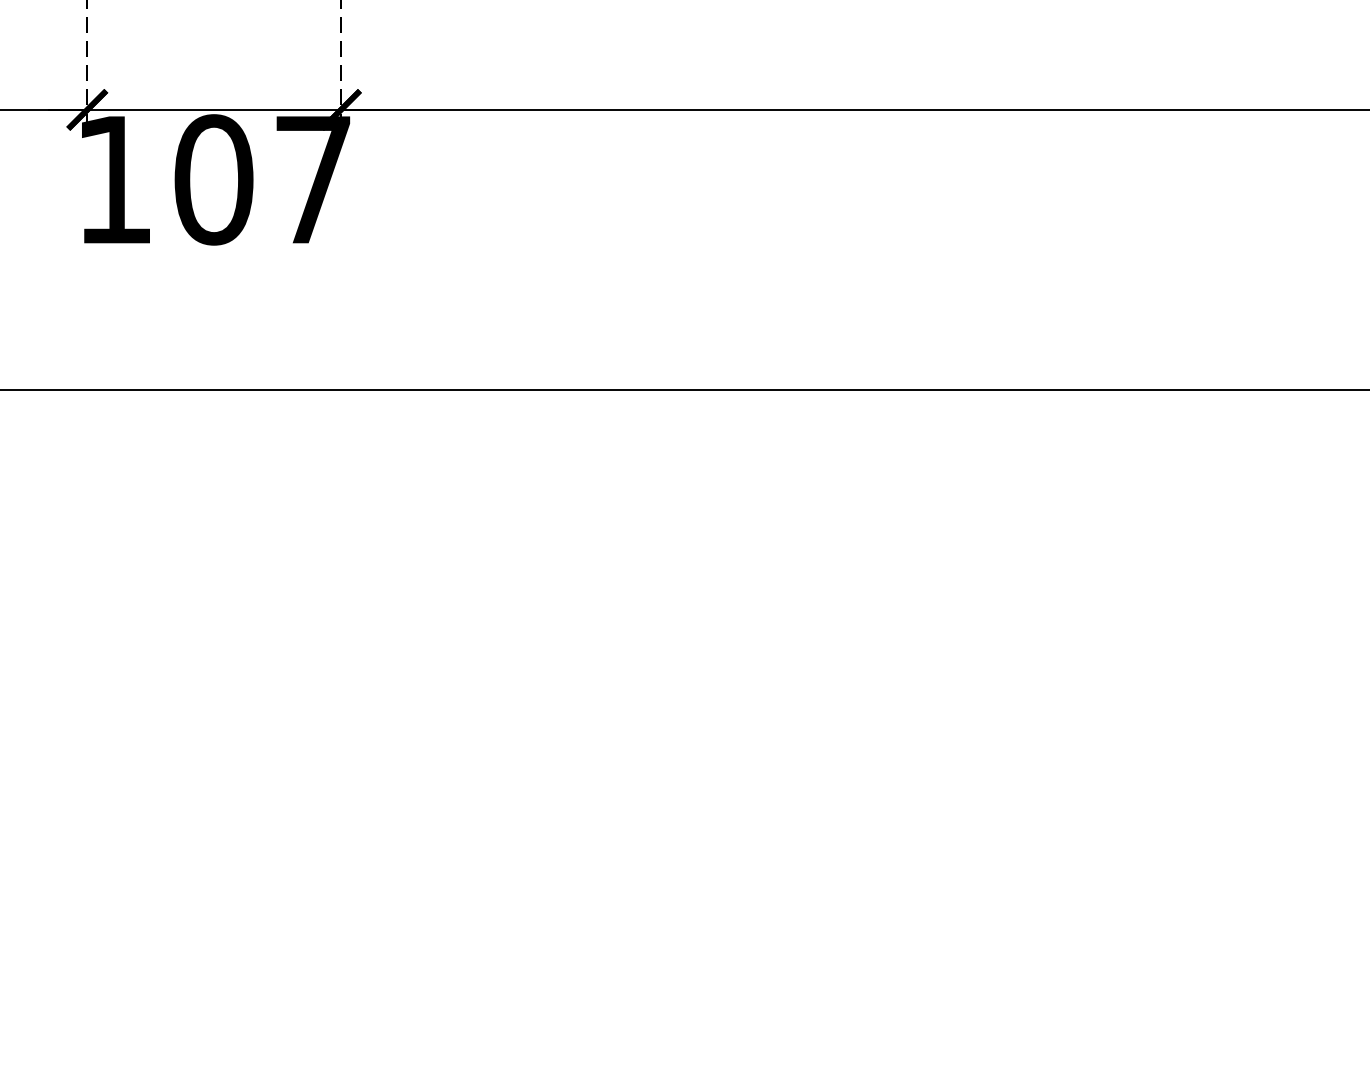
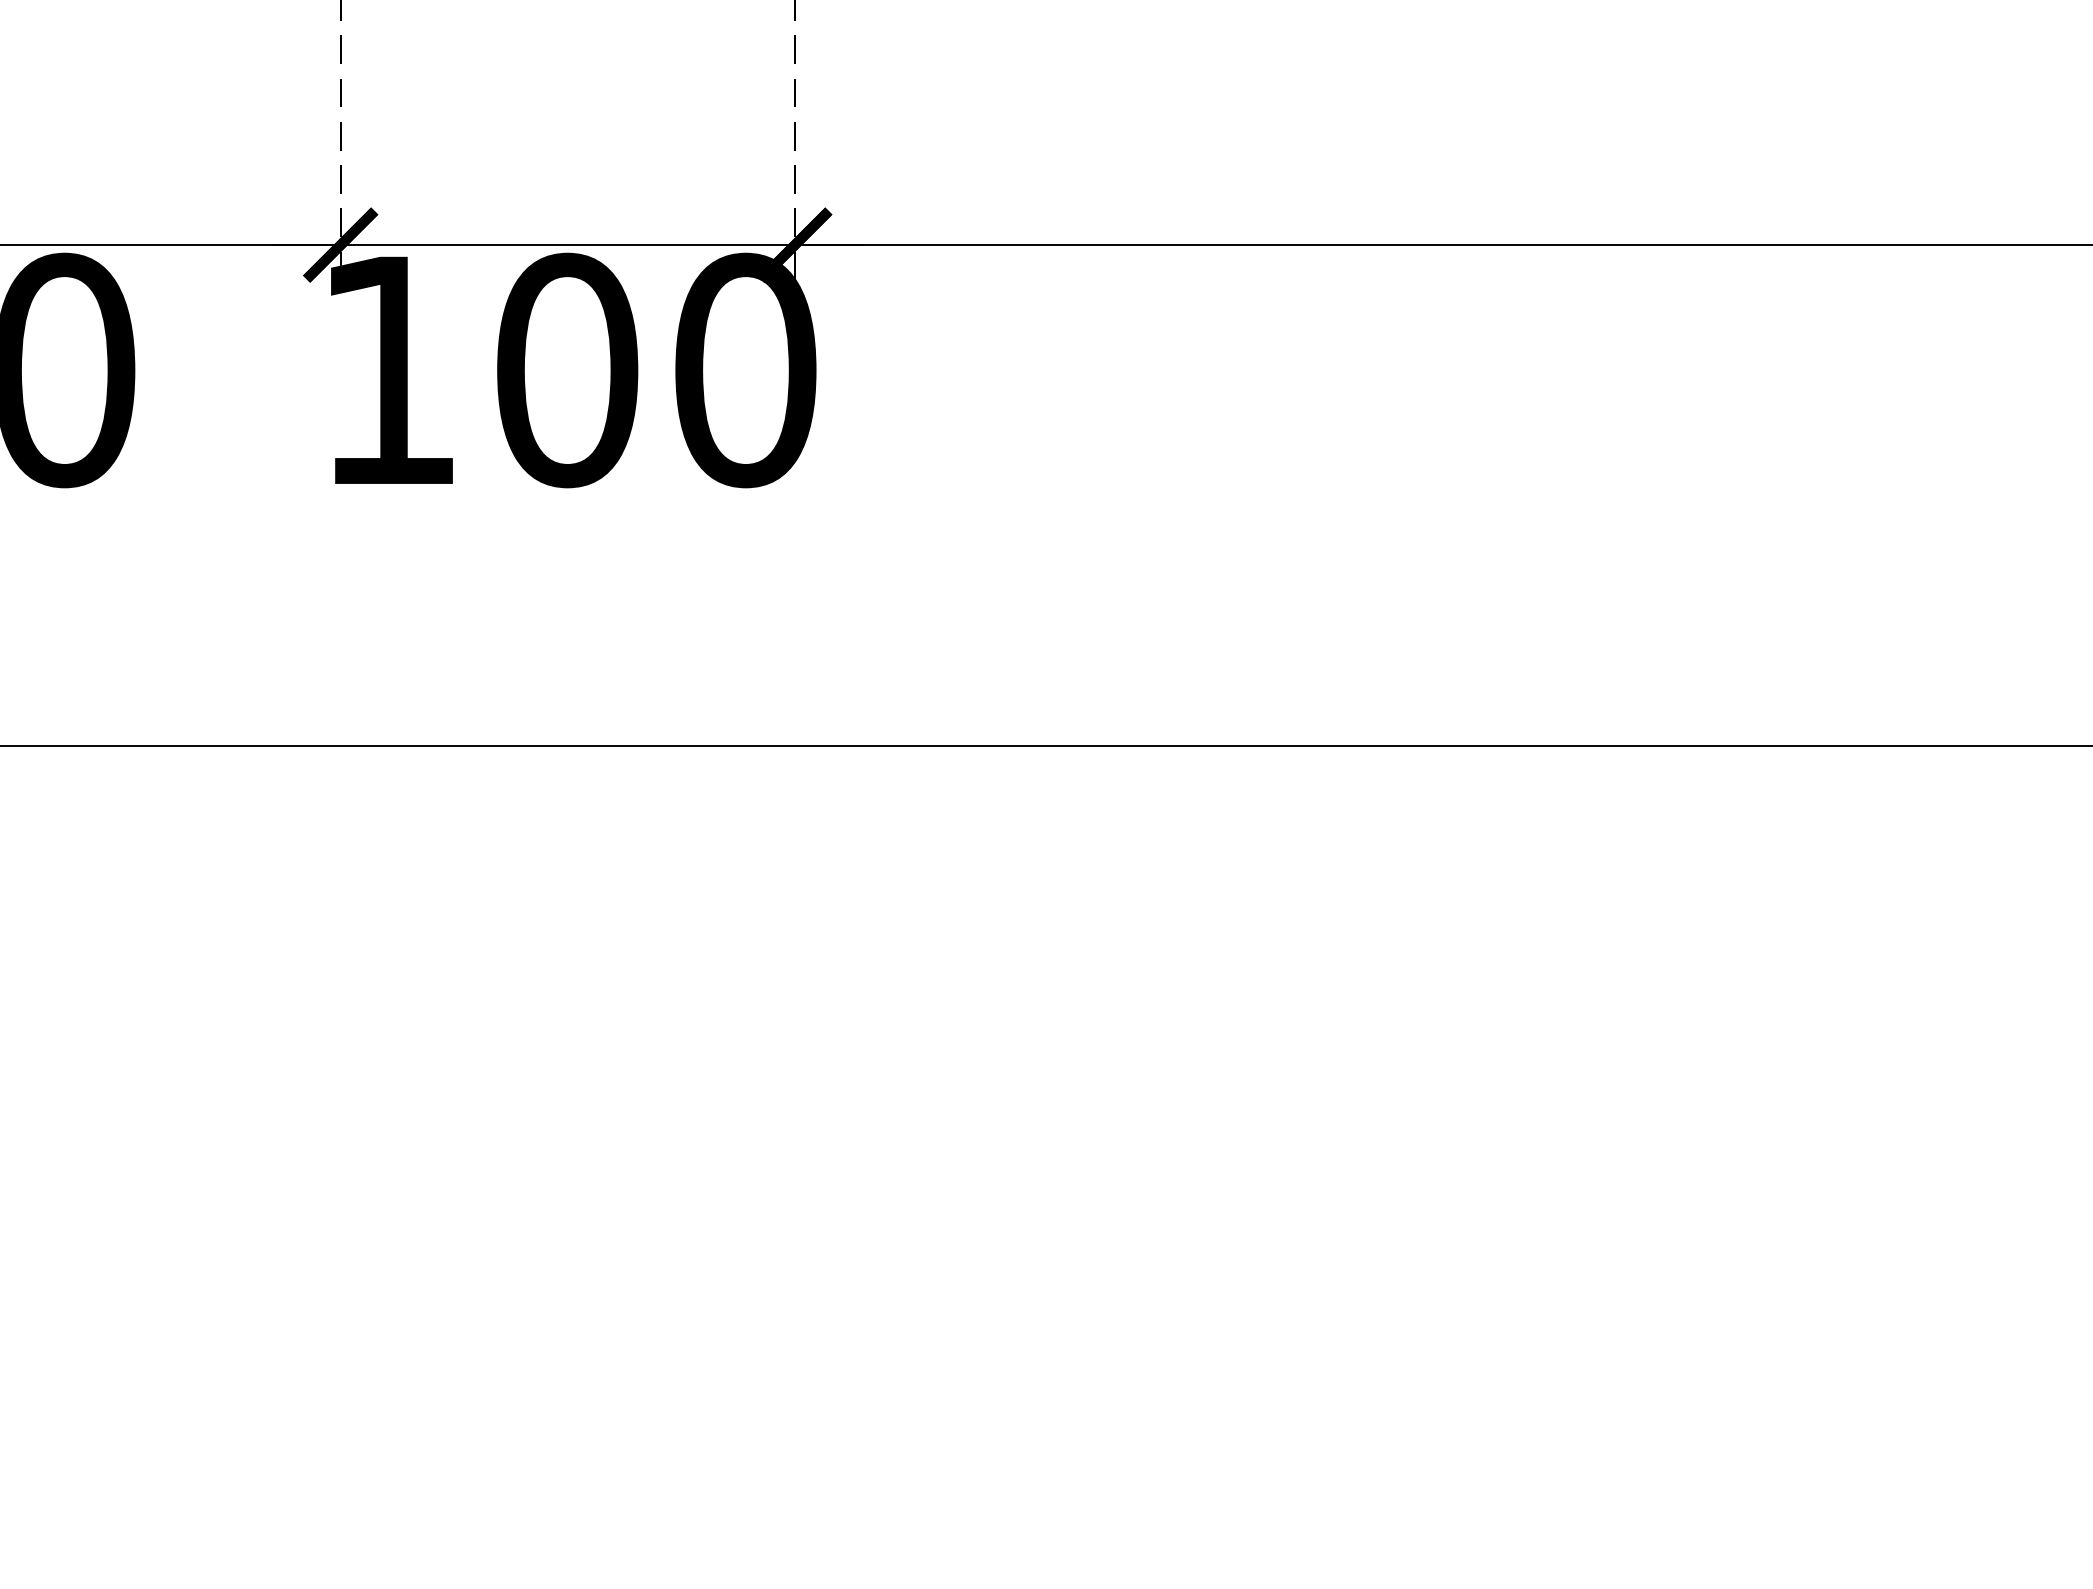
text: (313, 179) -> (745, 369), 107 -> 100

